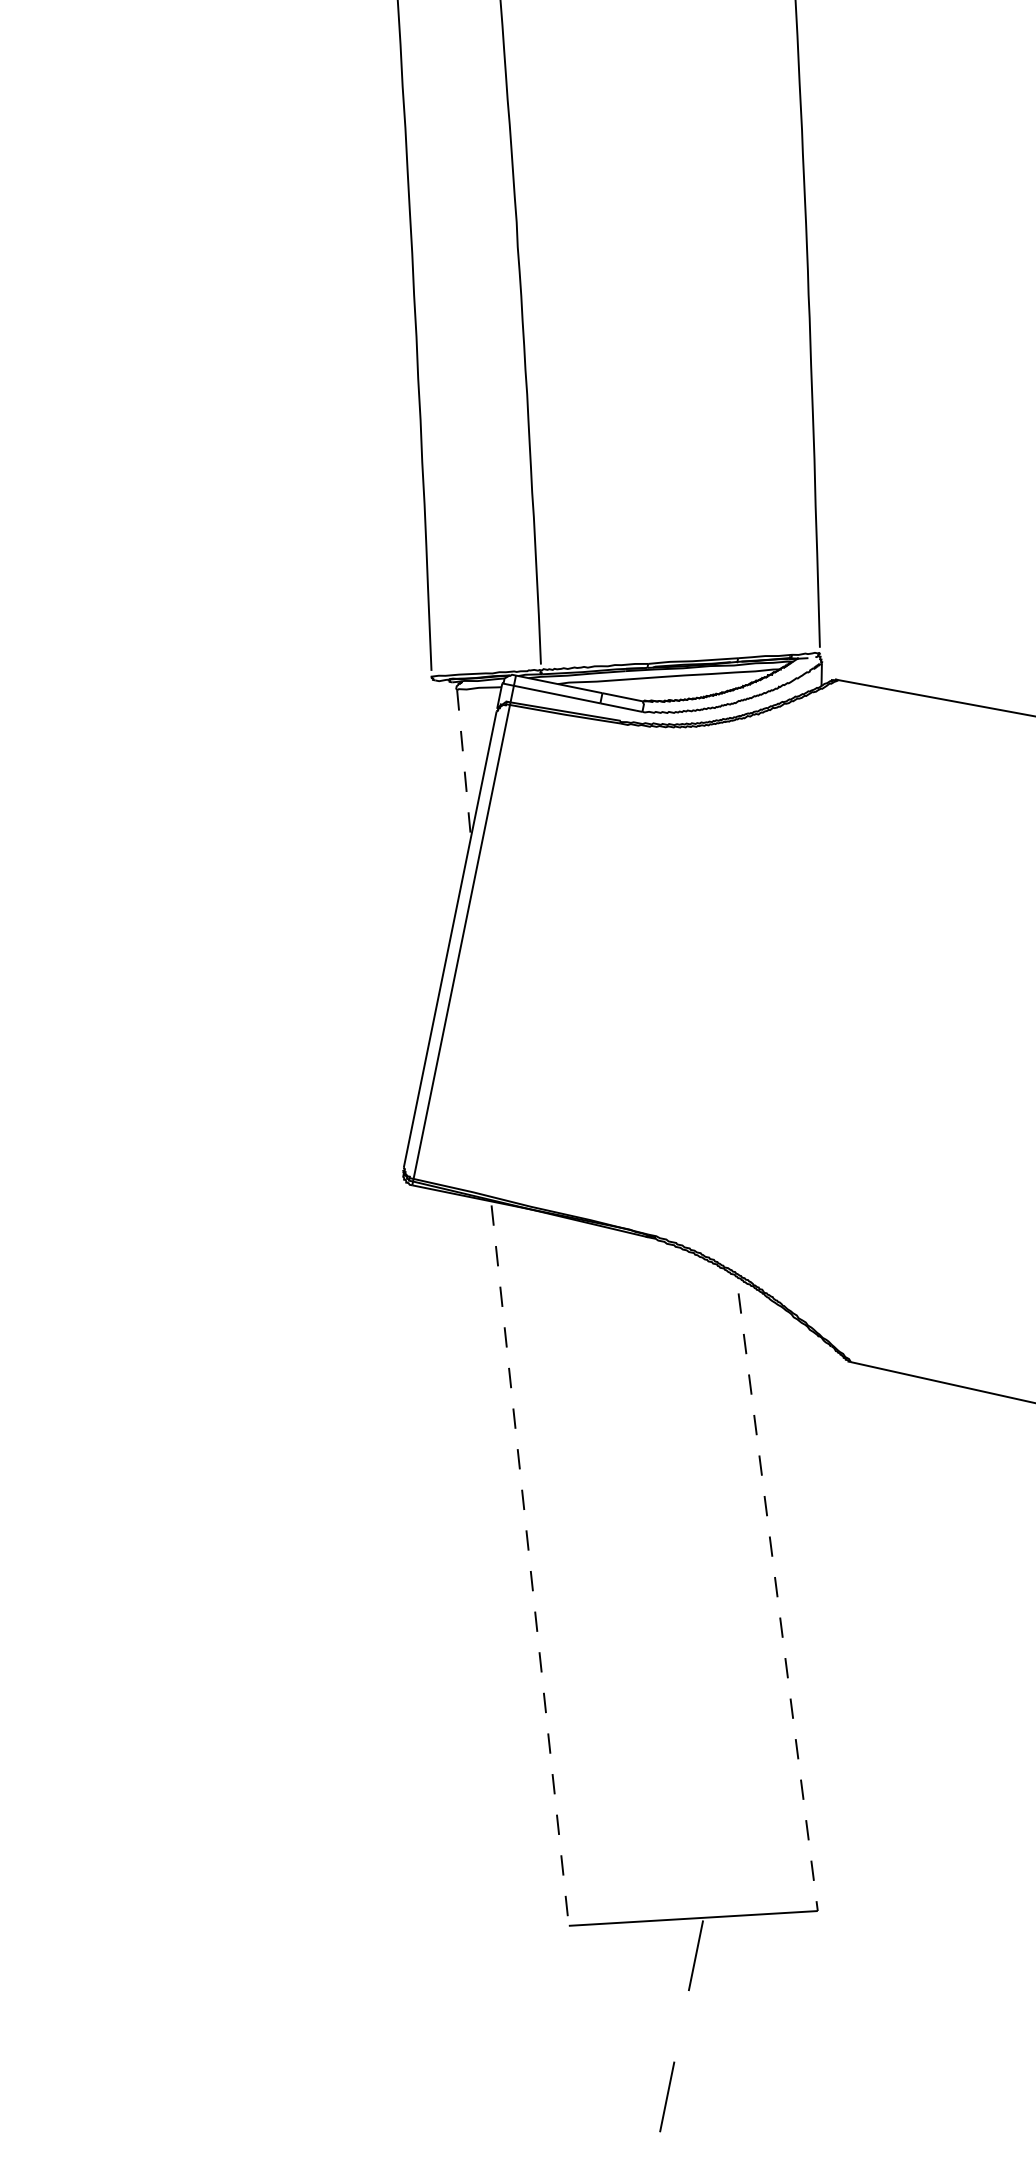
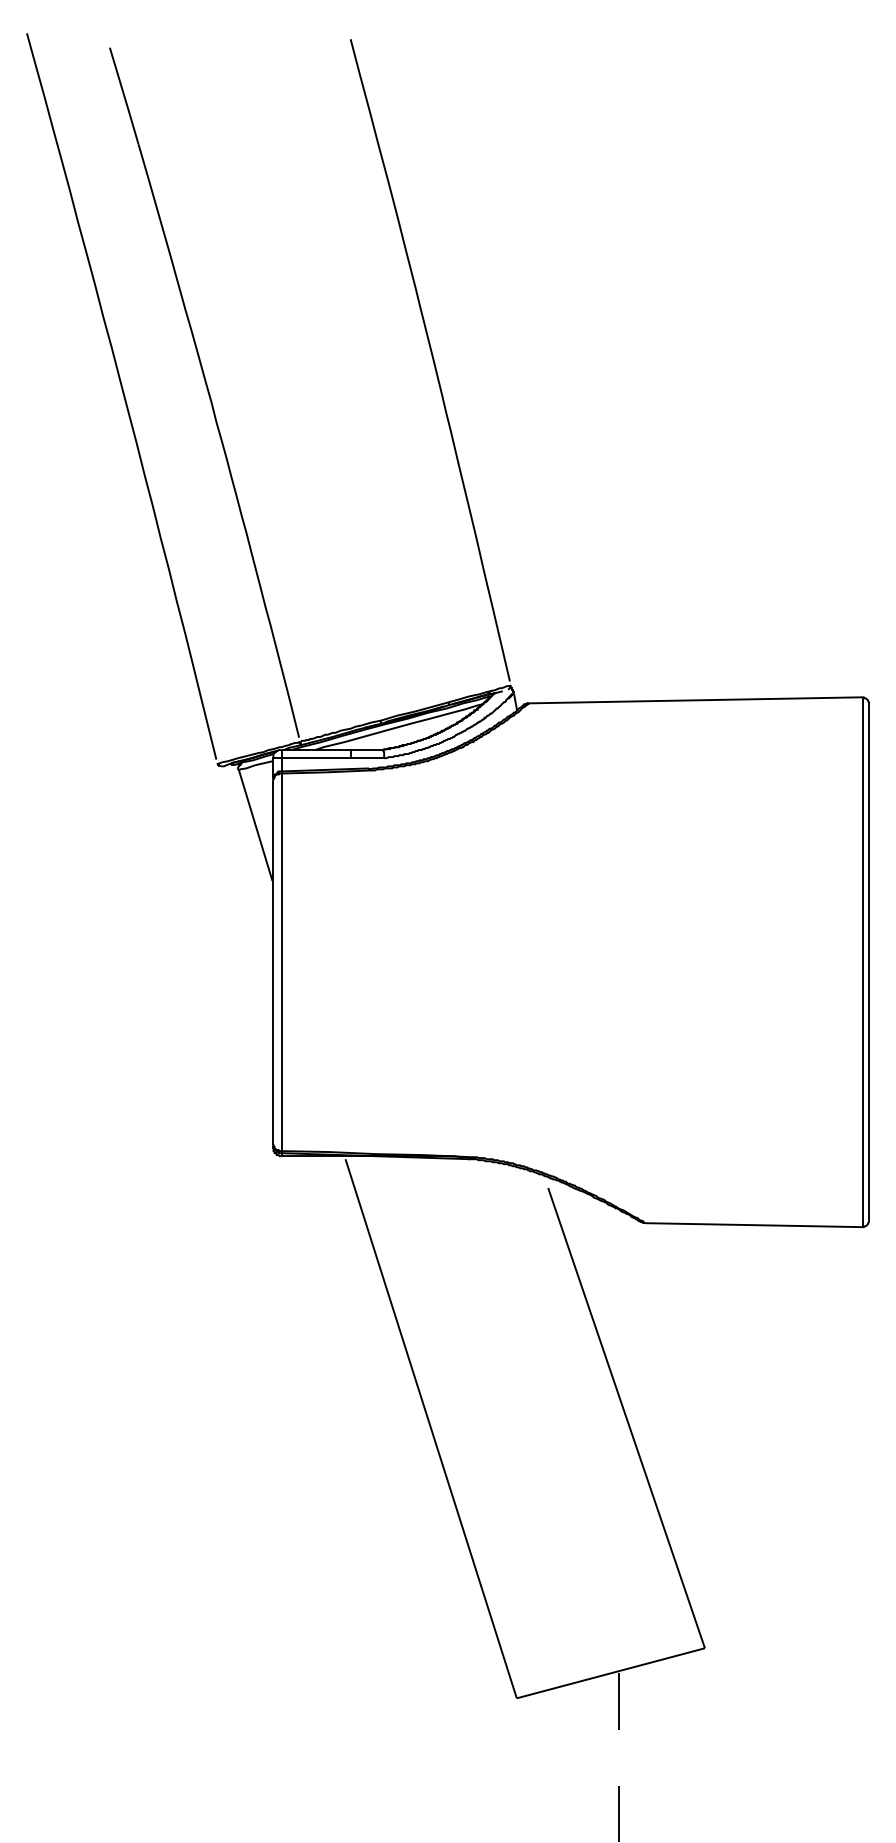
line: (463, 763) -> (255, 825), dashed -> solid
line: (530, 1565) -> (431, 1428), dashed -> solid
line: (778, 1602) -> (626, 1418), dashed -> solid

